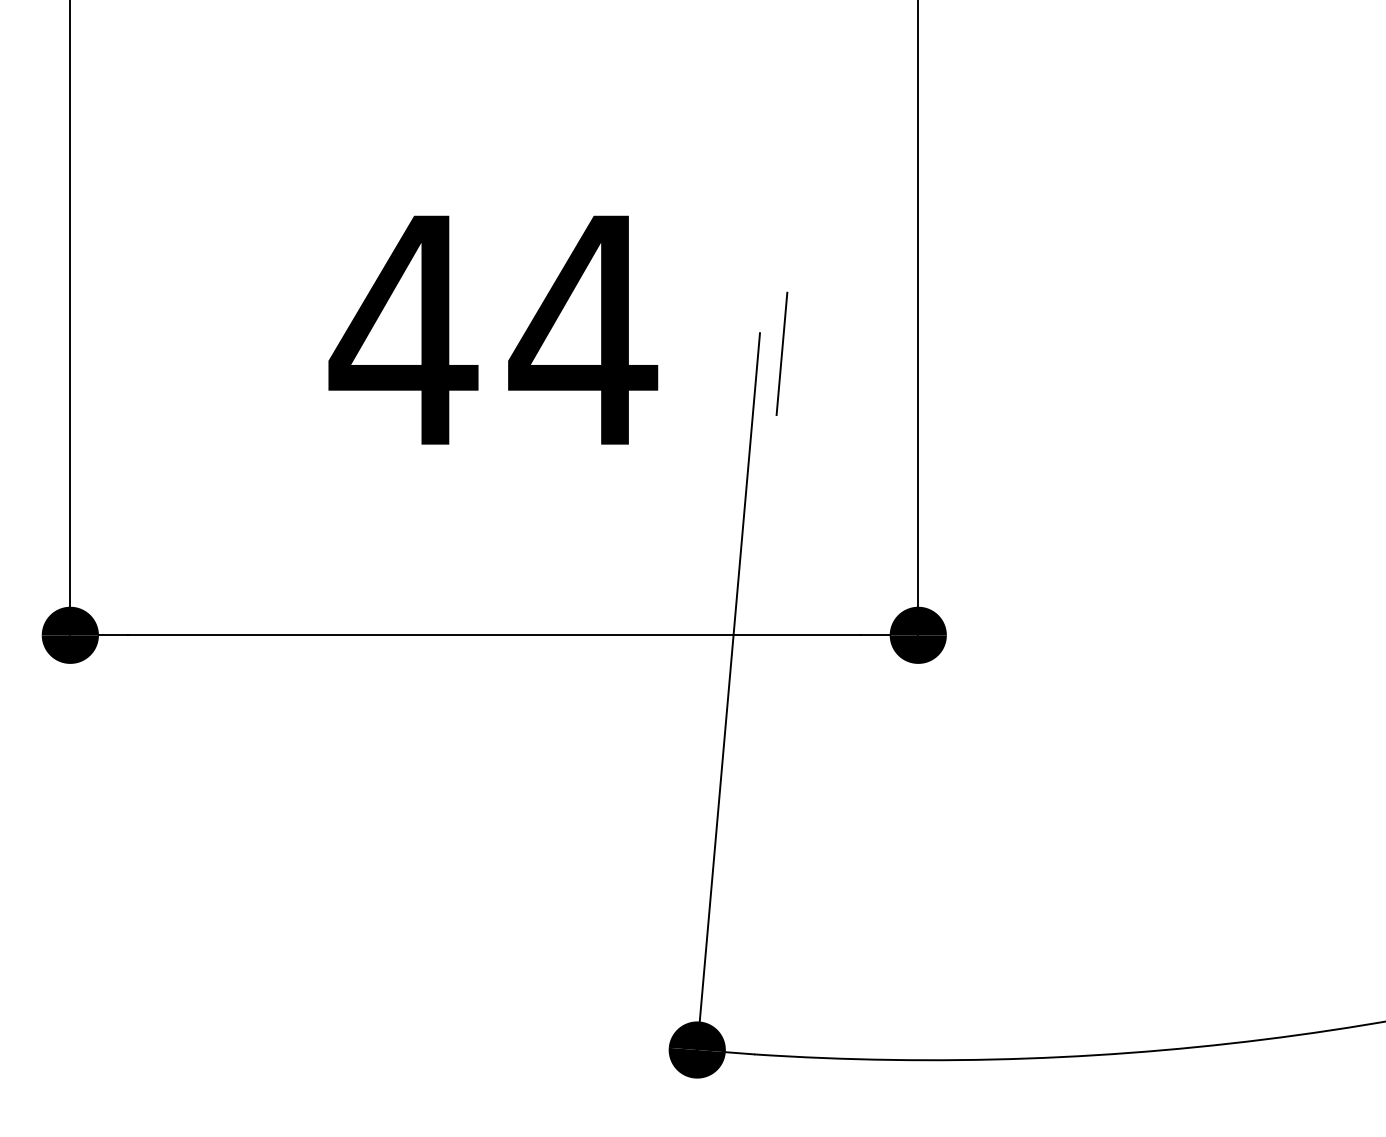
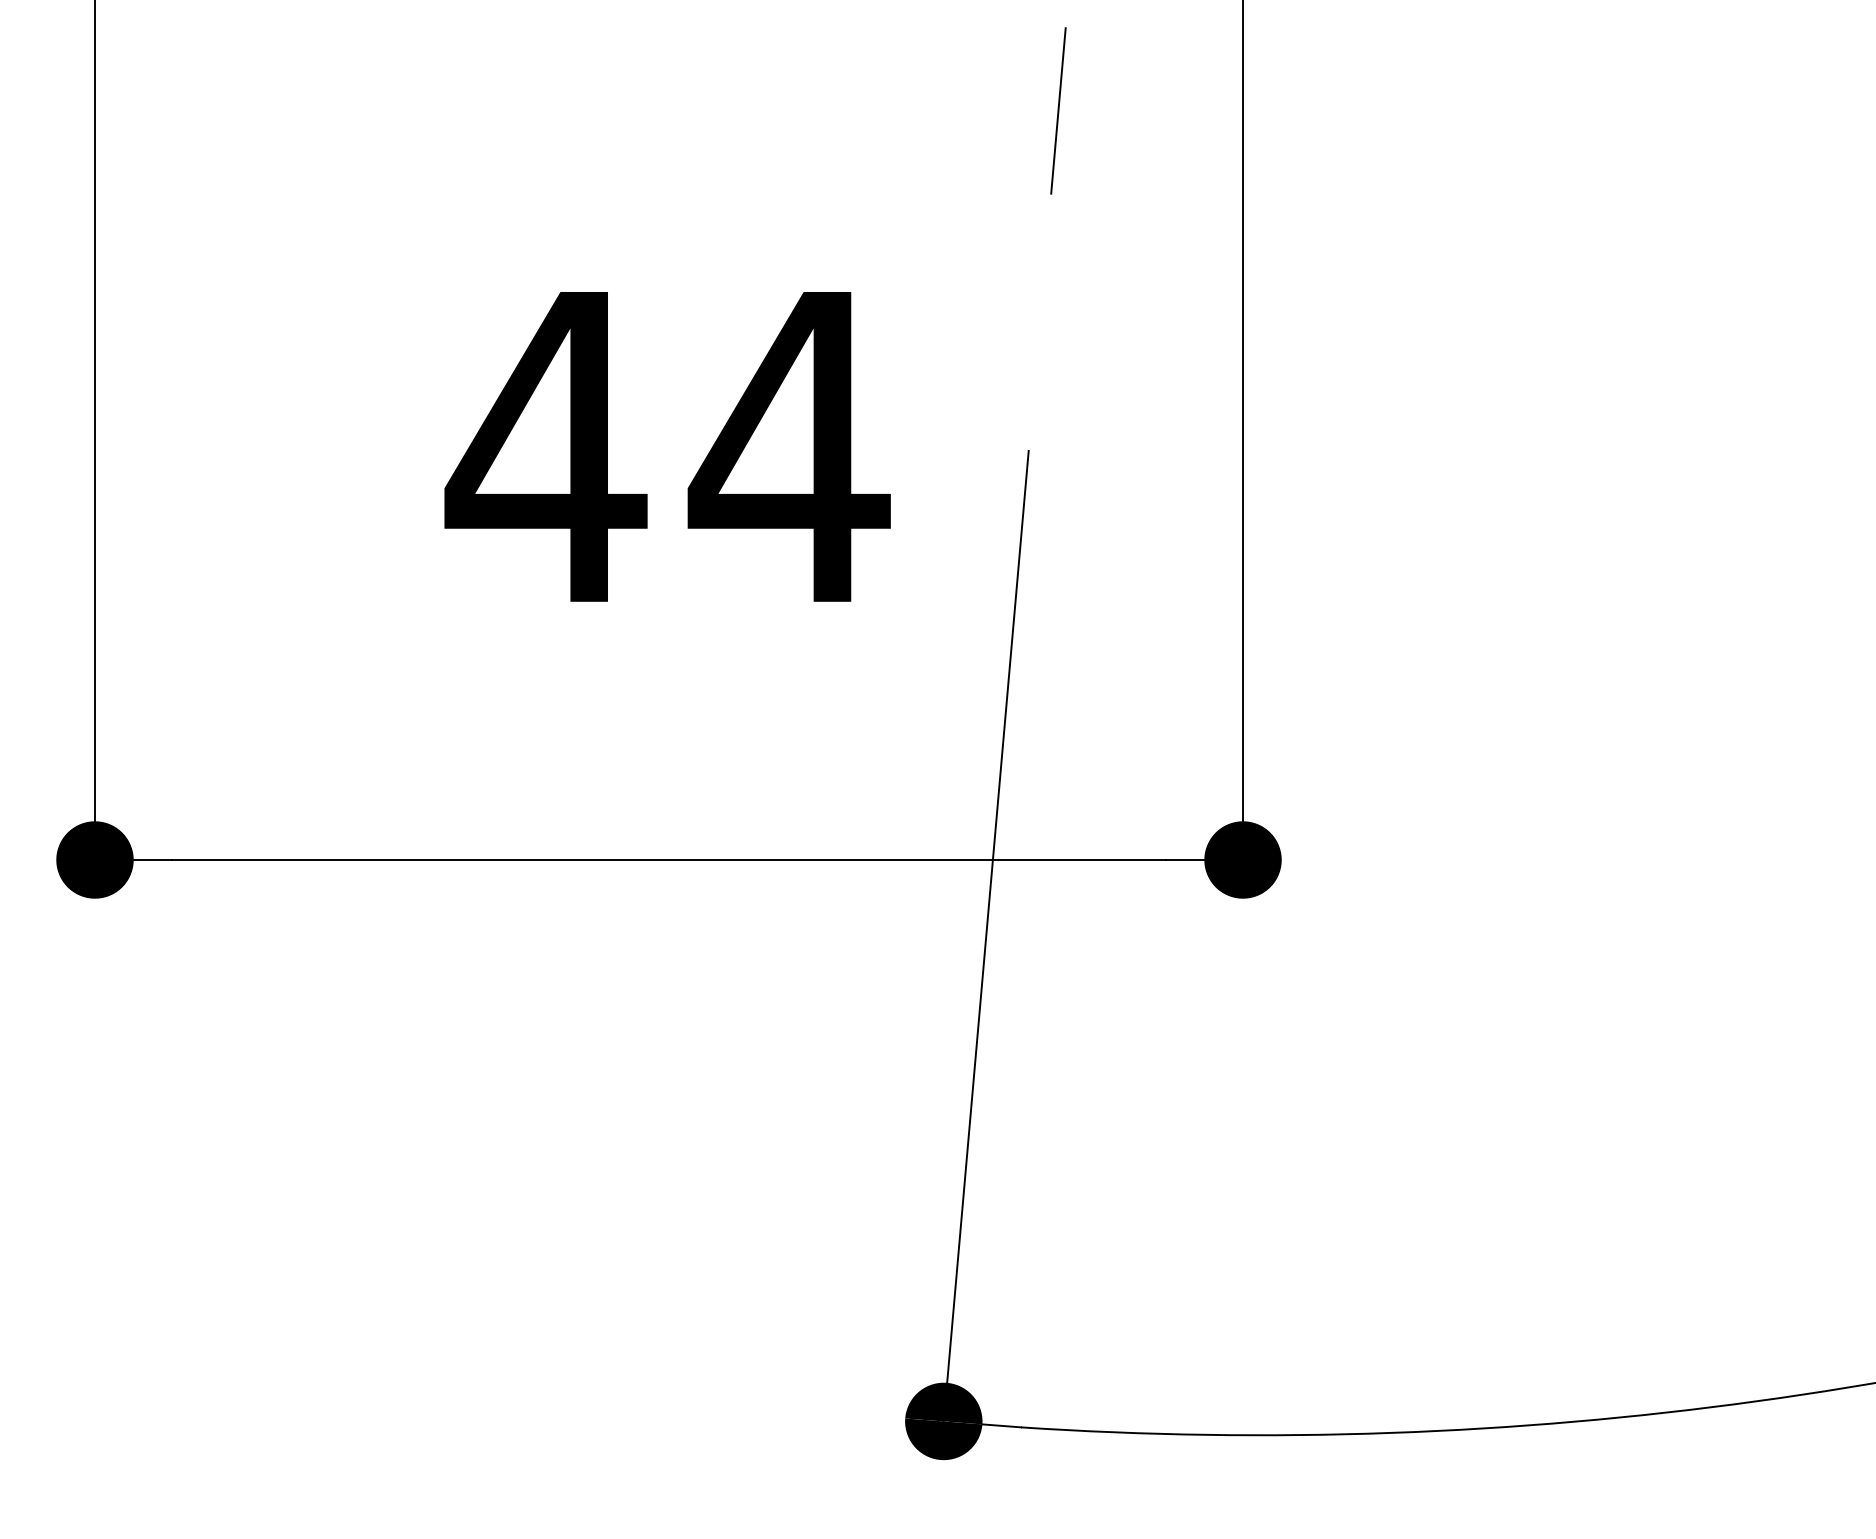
line: (782, 353) -> (1058, 110), moved

